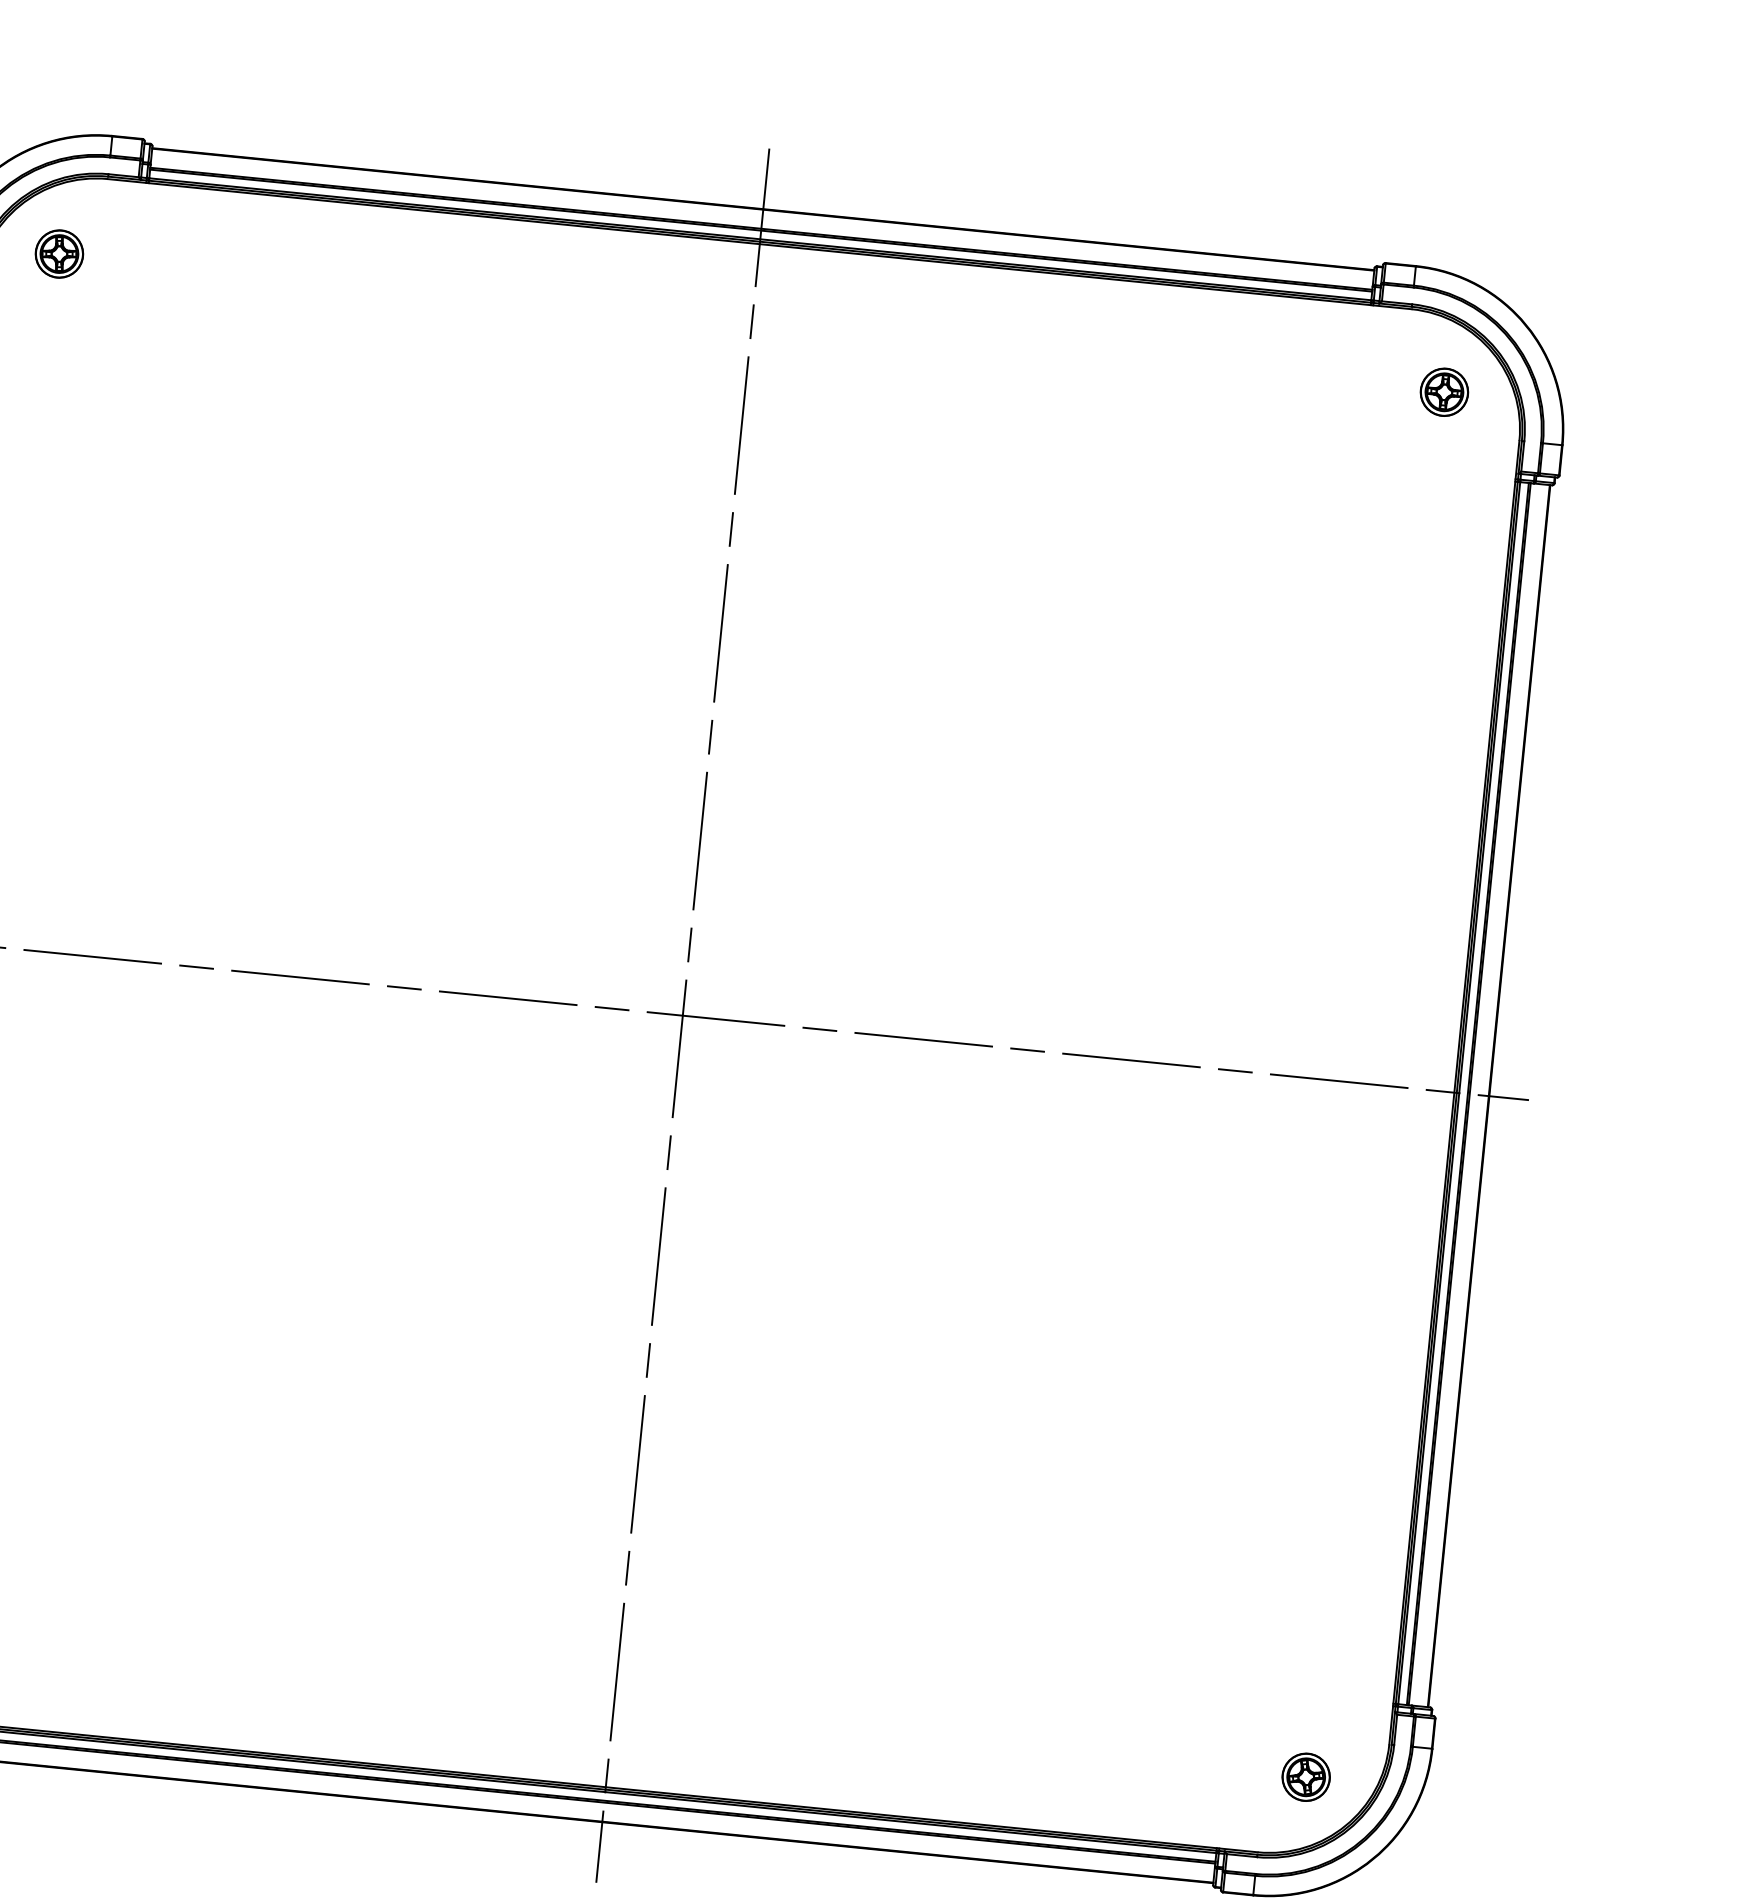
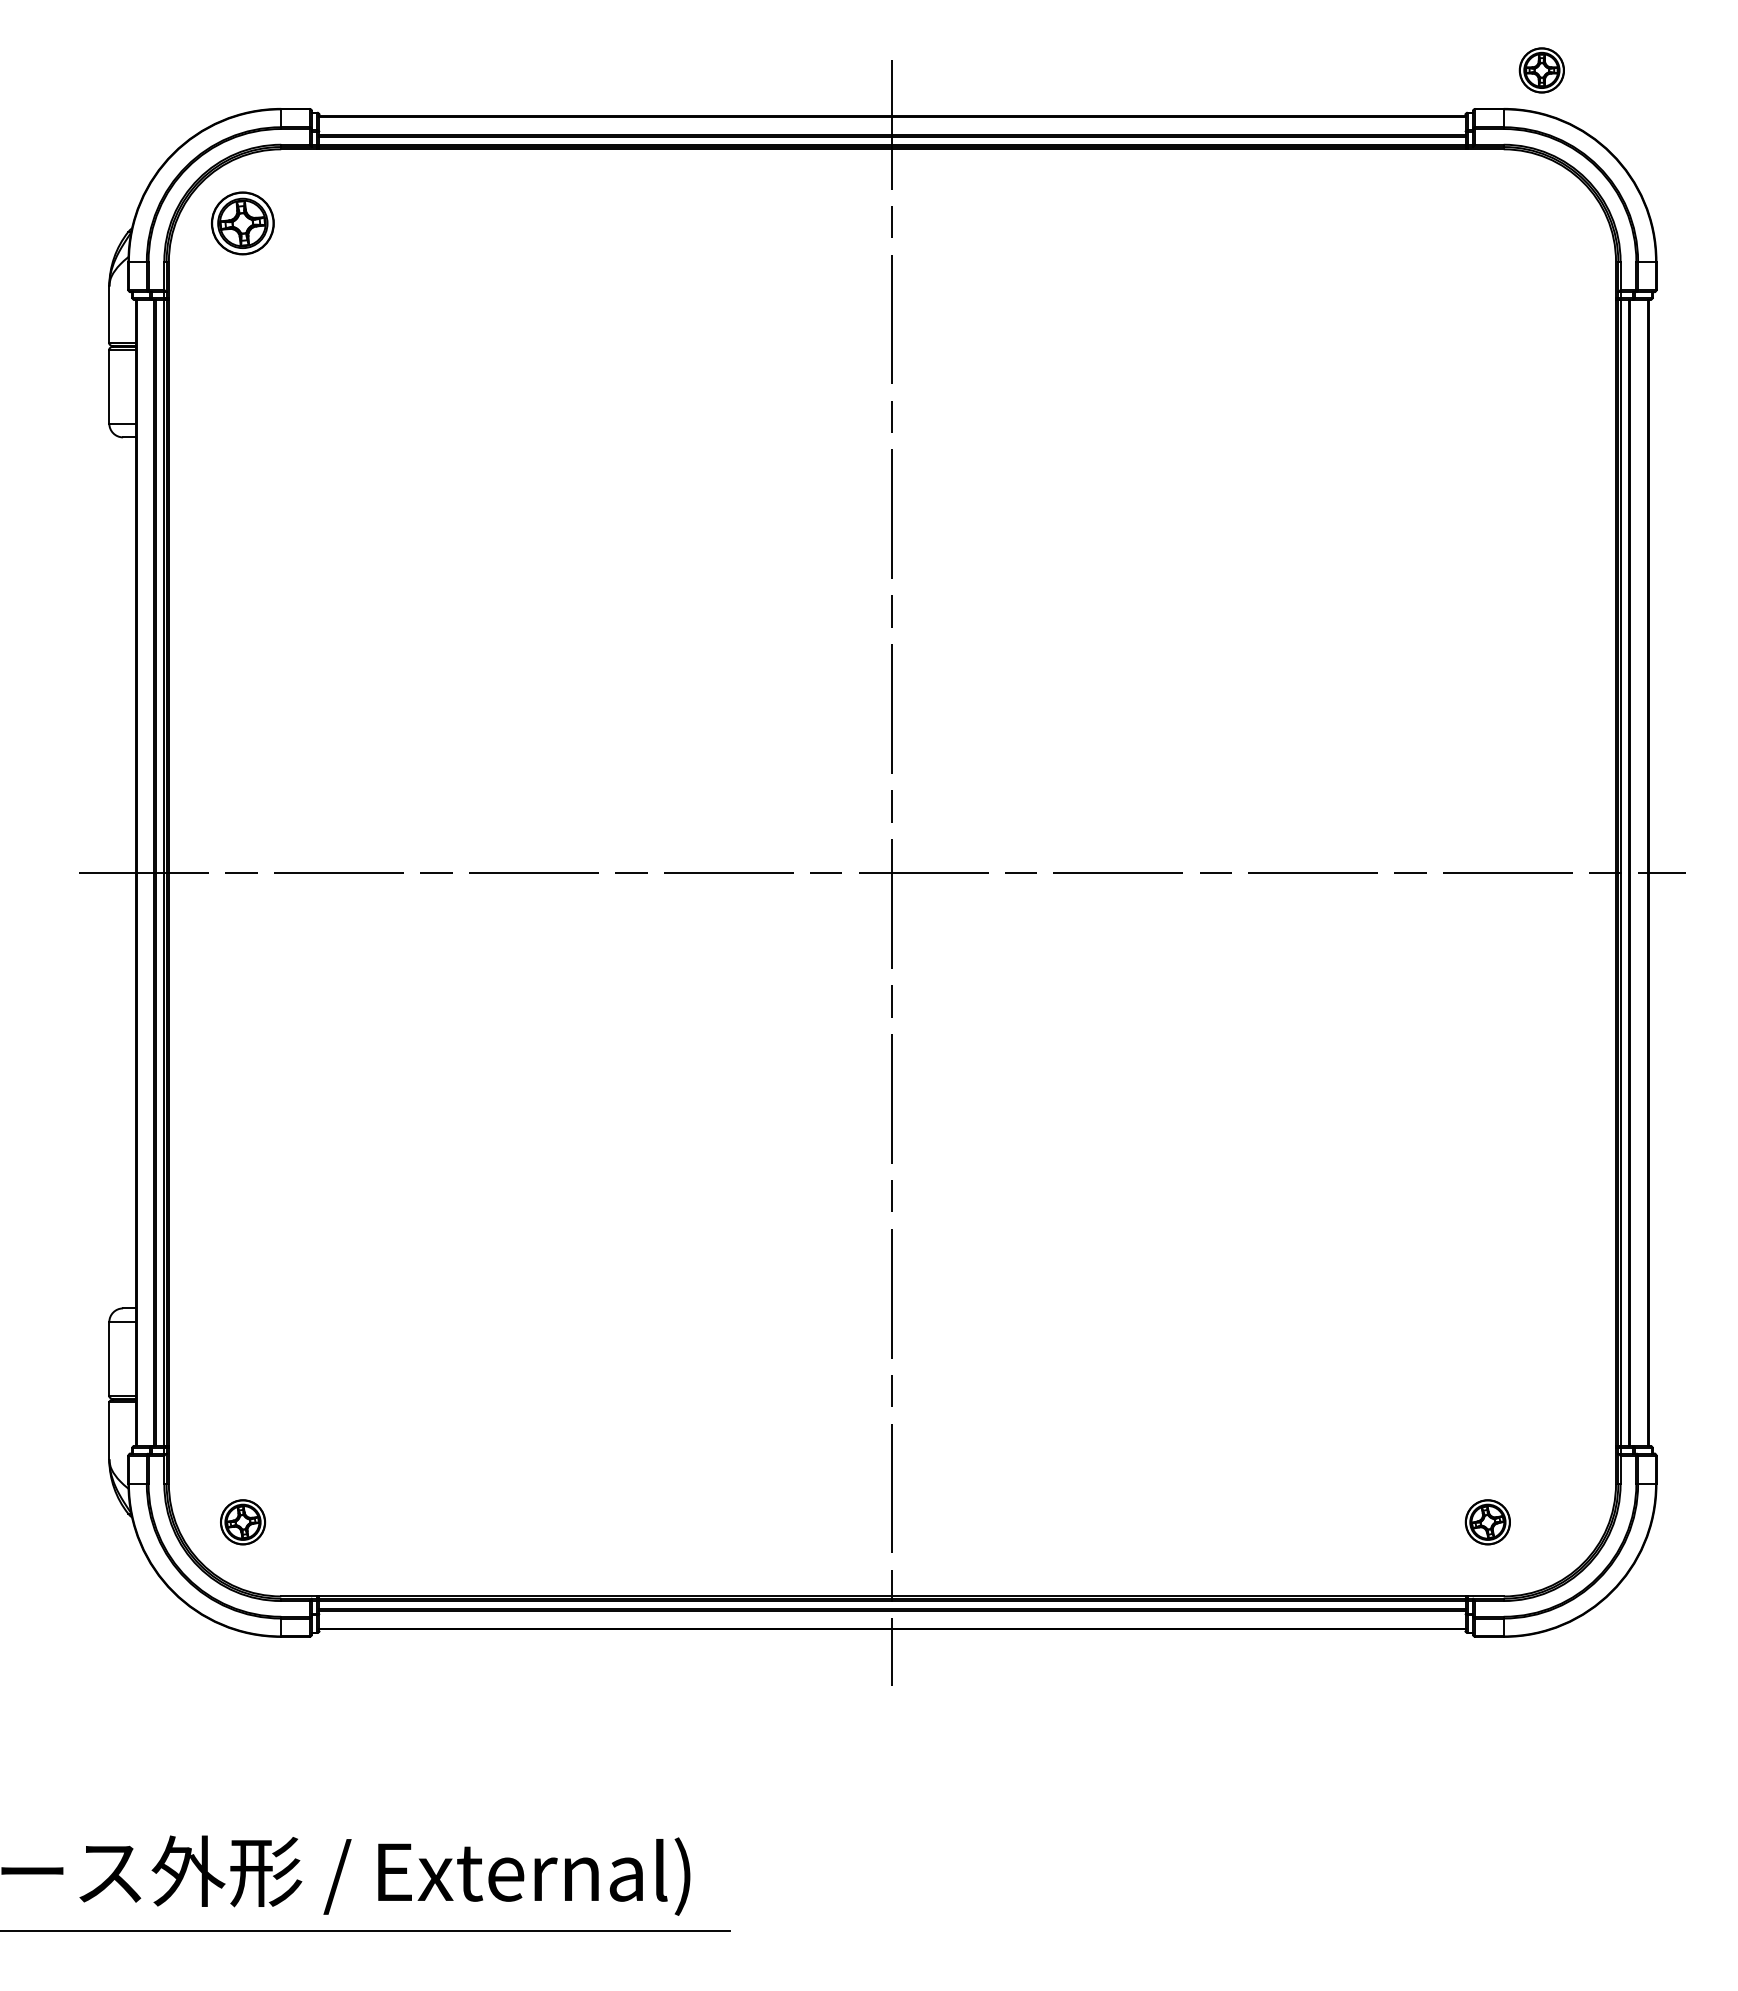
part: (59, 254) -> (243, 223), size x1.4
part: (1444, 392) -> (1541, 70), moved
part: (1305, 1777) -> (1487, 1522), moved

